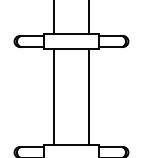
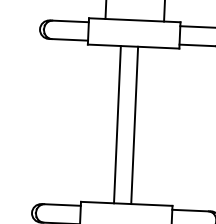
line: (53, 96) -> (116, 123), moved
line: (89, 96) -> (135, 124), moved

